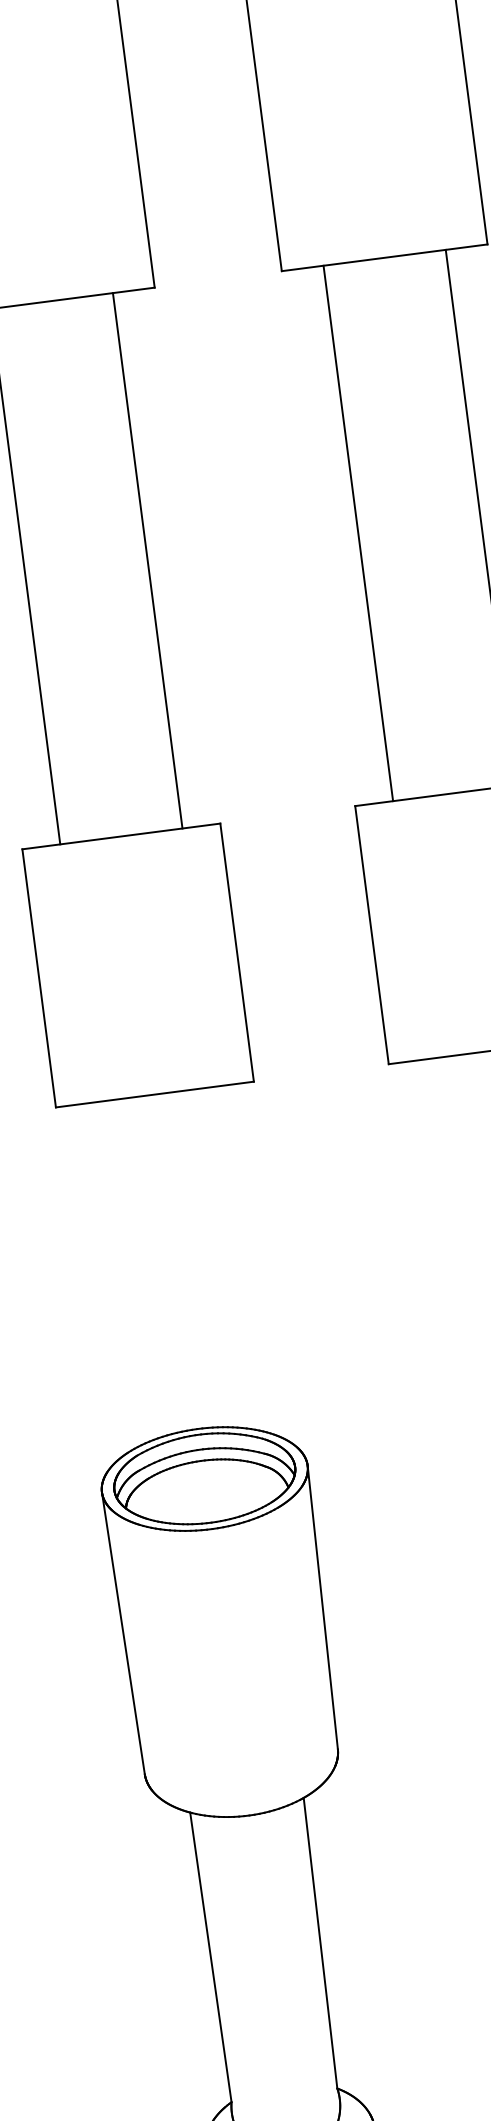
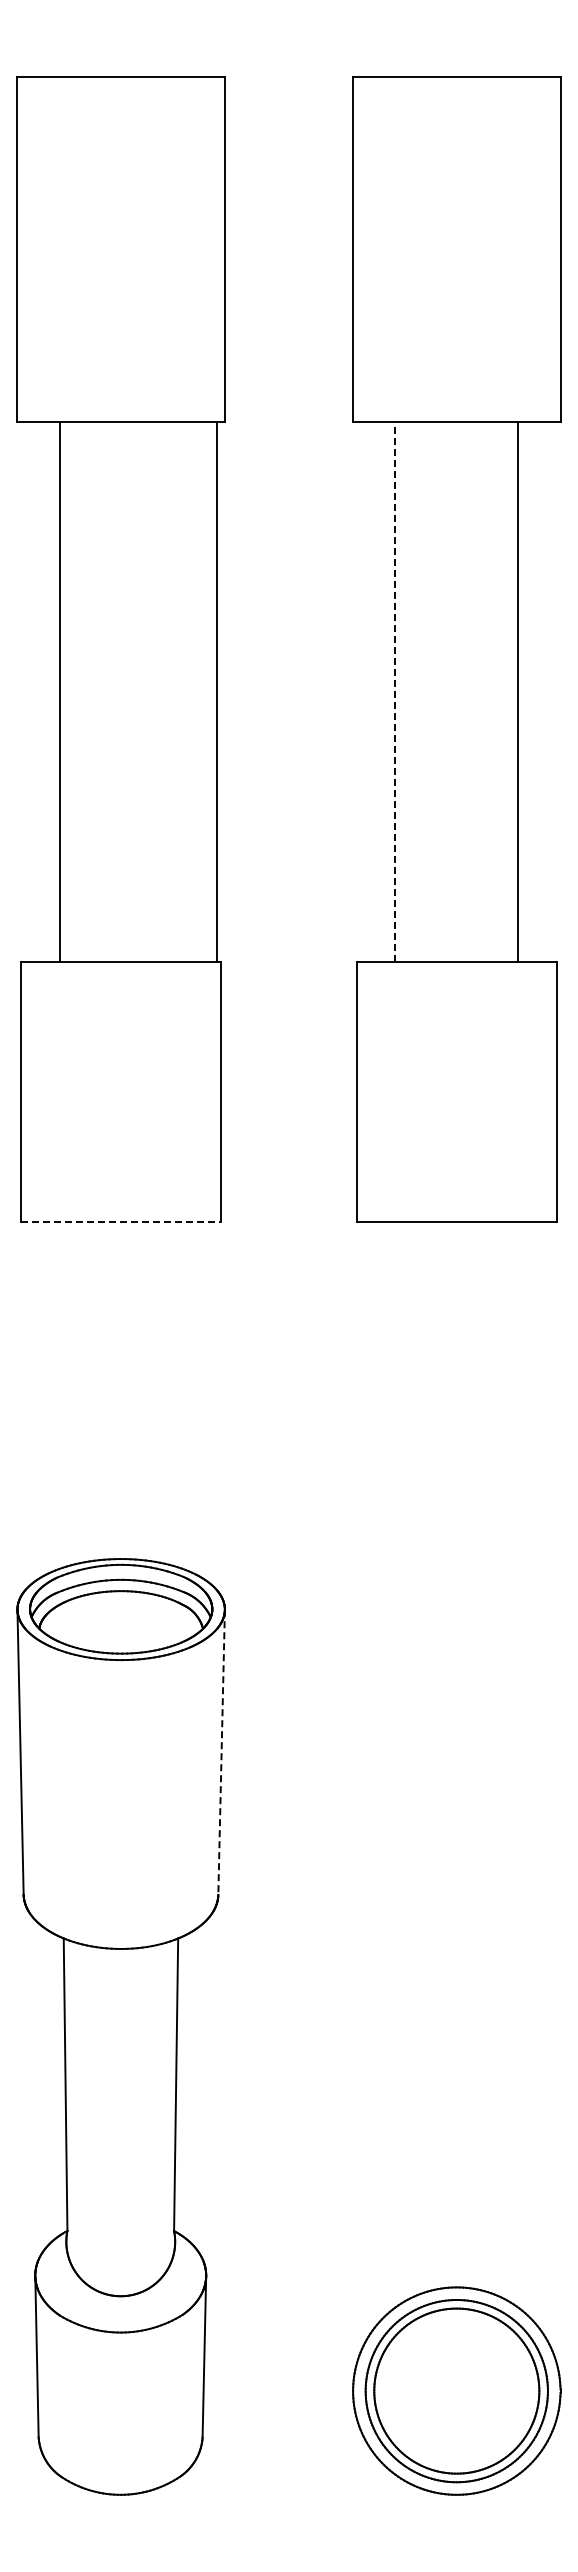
line: (358, 533) -> (395, 691), solid -> dashed
line: (147, 560) -> (216, 691), moved
line: (155, 1094) -> (121, 1221), solid -> dashed
line: (322, 1608) -> (221, 1753), solid -> dashed

